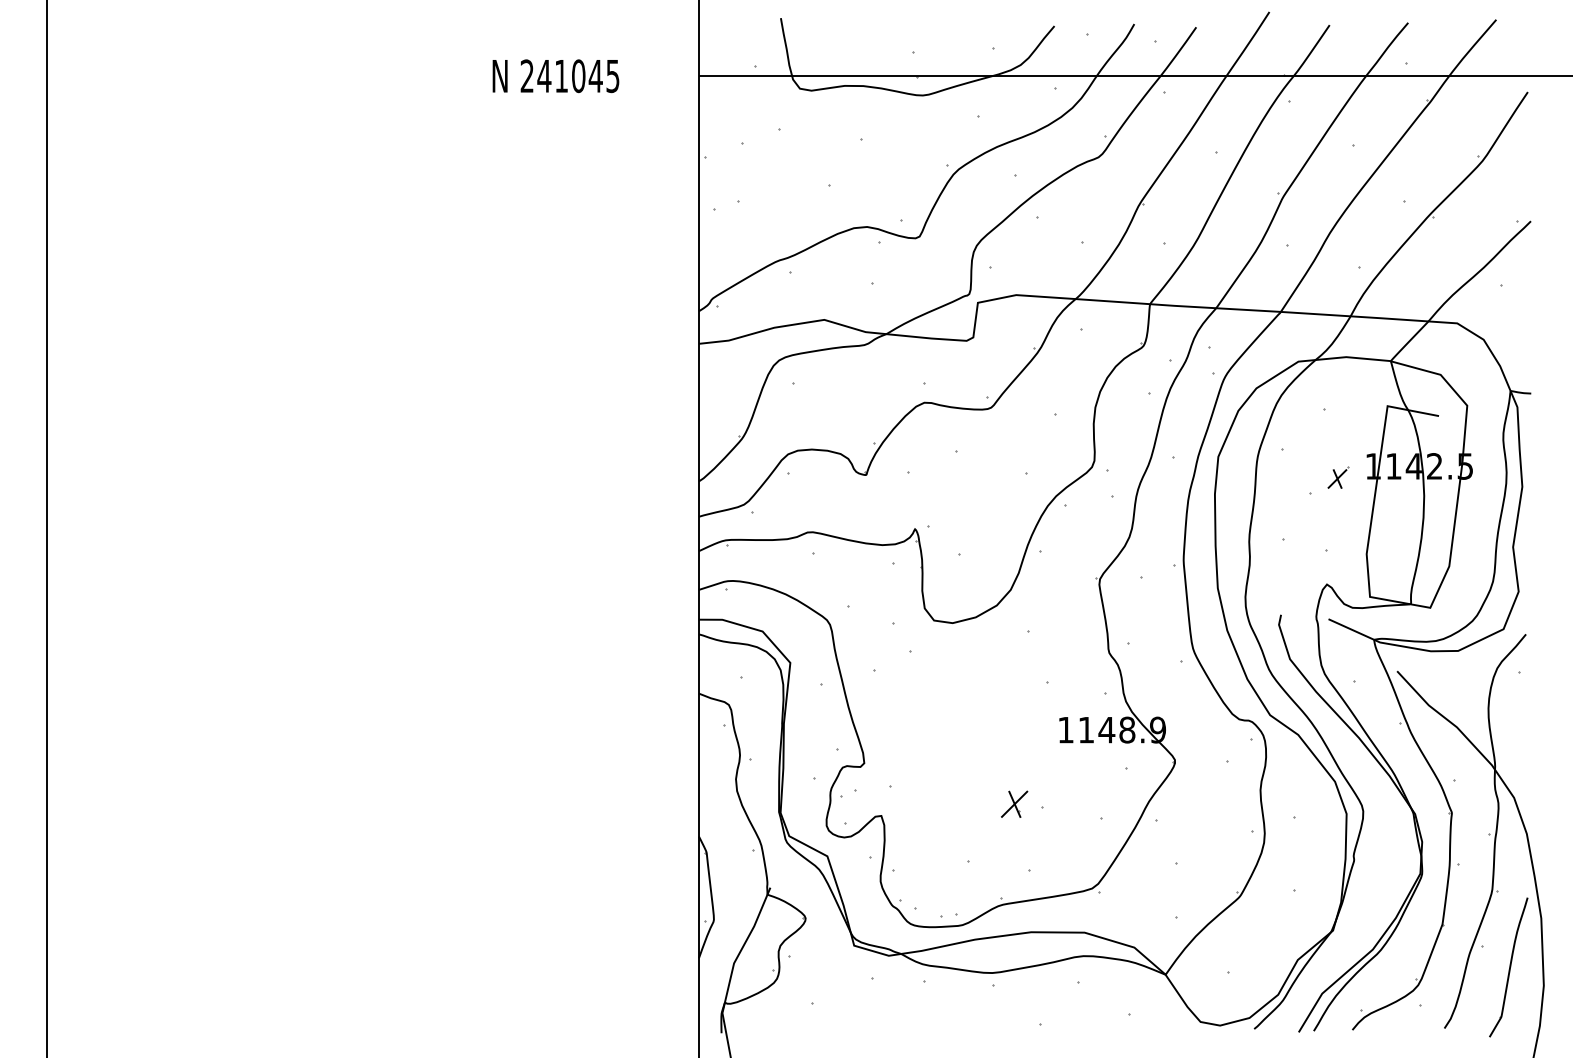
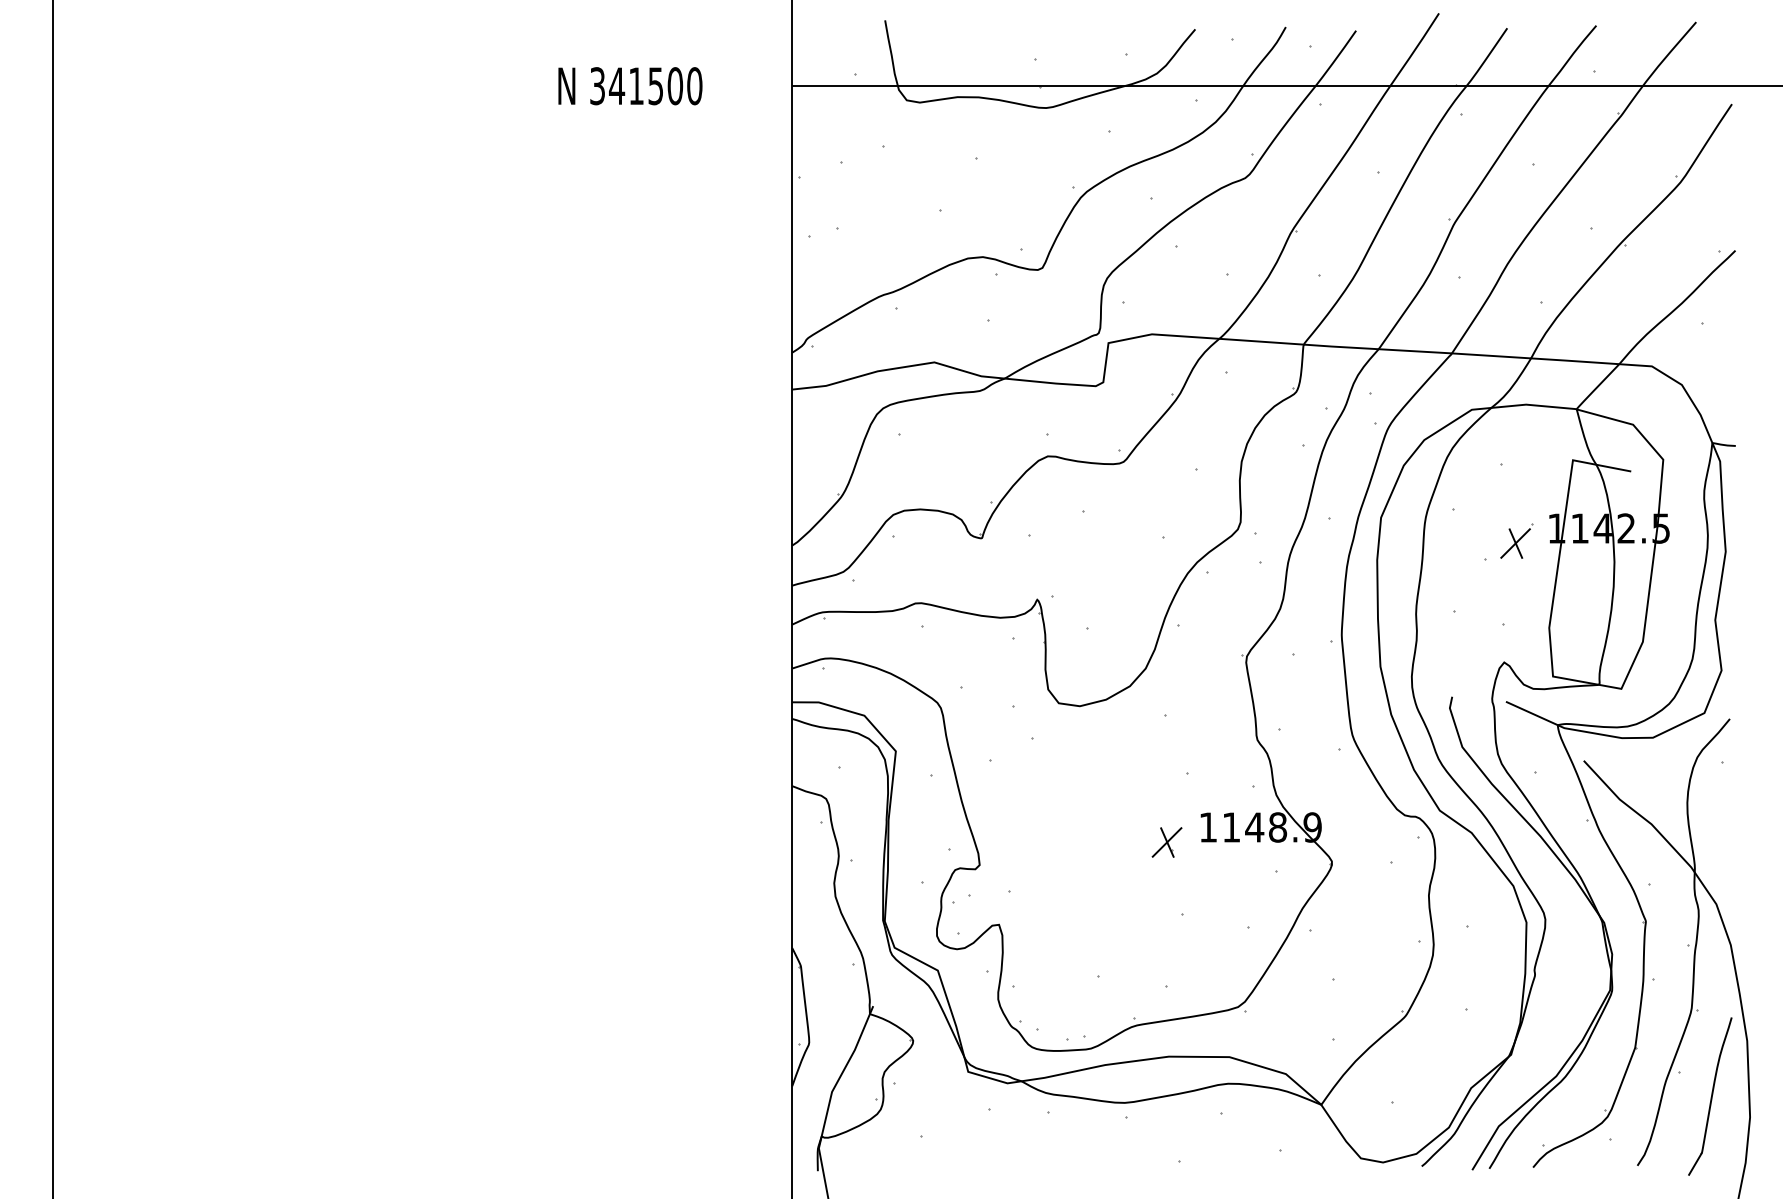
text: (569, 76) -> (645, 86), 241045 -> 341500
part: (1338, 477) -> (1517, 541), size x1.43
part: (1014, 803) -> (1166, 841), moved

